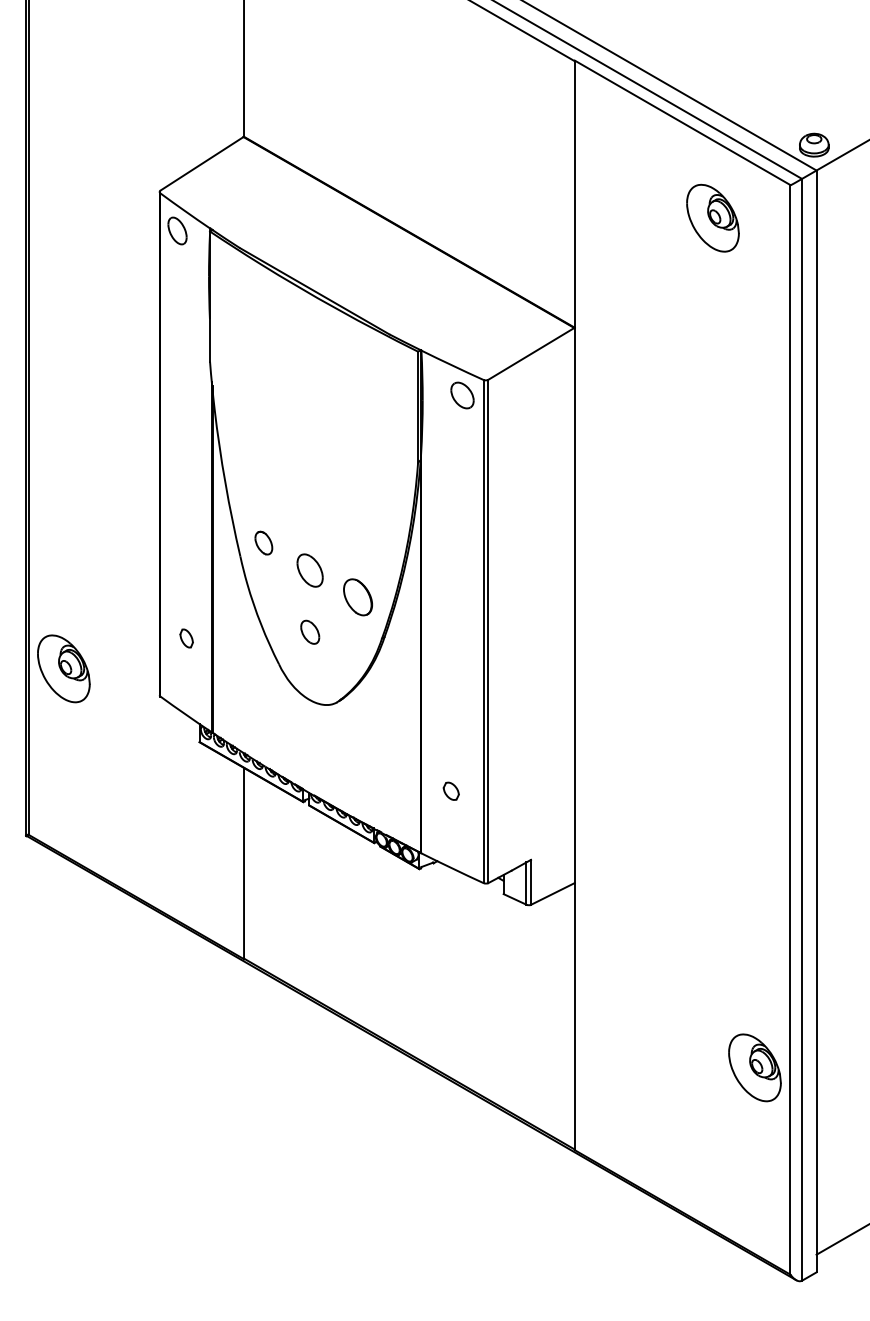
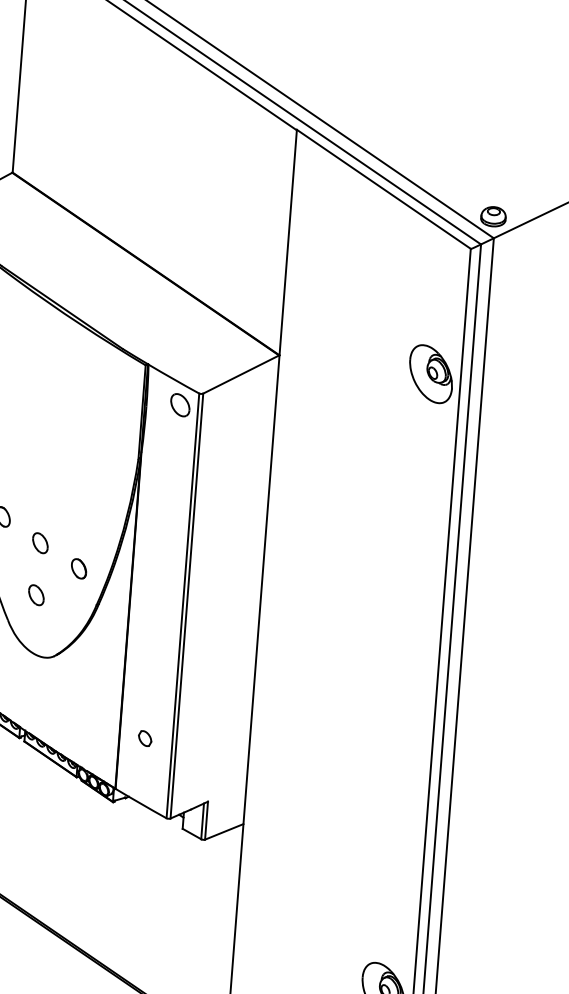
part: (712, 217) -> (430, 373), moved
part: (310, 570) -> (40, 543), size x0.71
part: (357, 597) -> (78, 568), size x0.62

